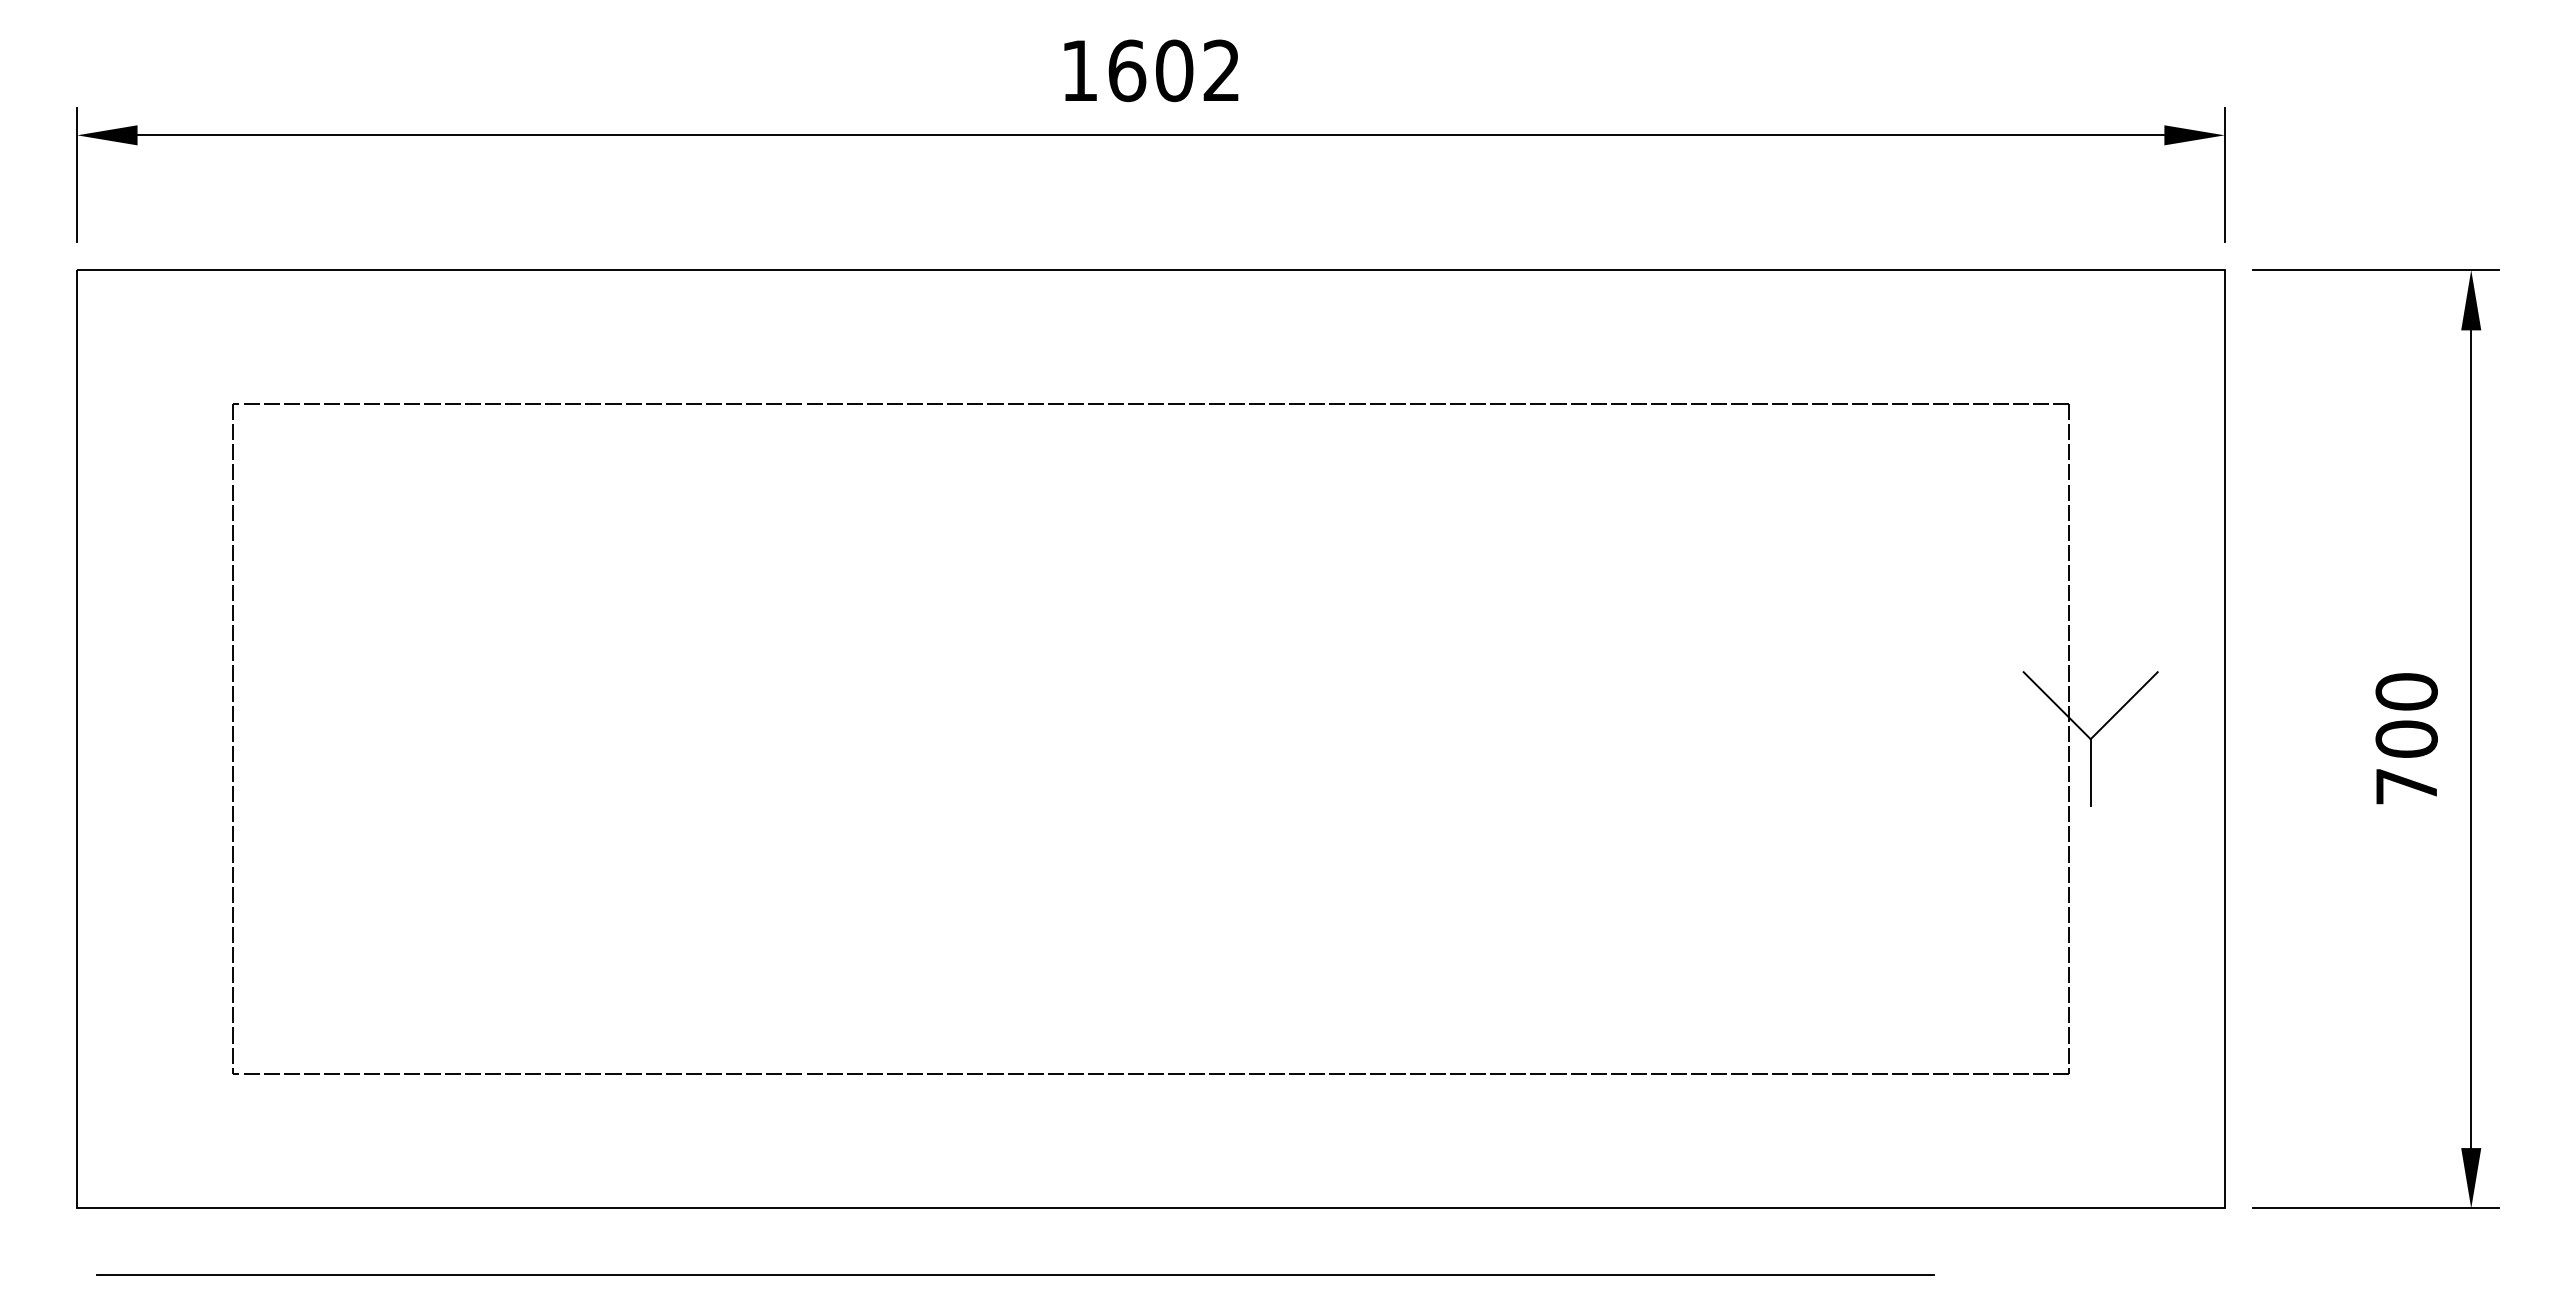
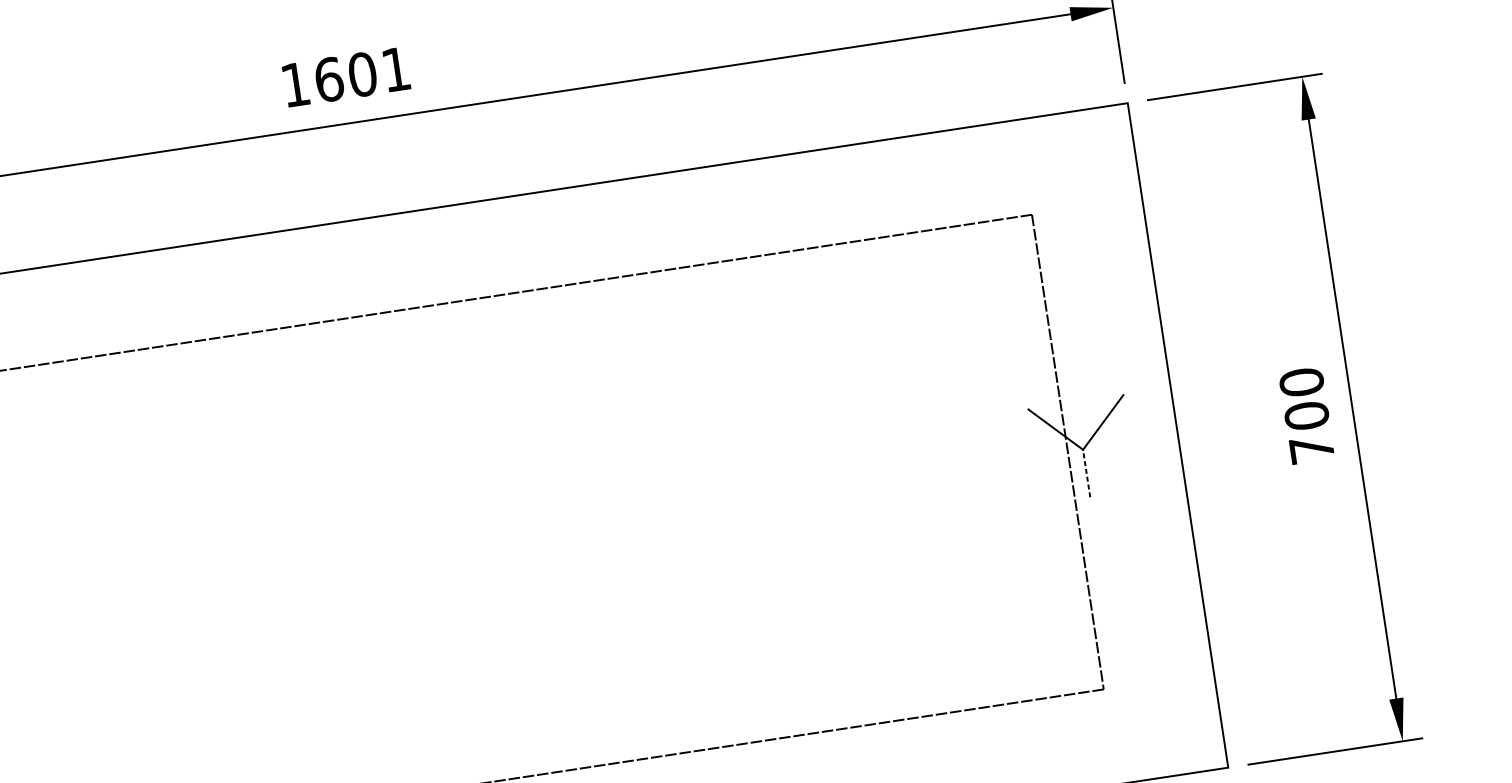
text: (1220, 69) -> (395, 68), 1602 -> 1601
line: (2090, 772) -> (1086, 473), solid -> dashed

